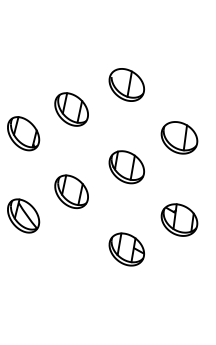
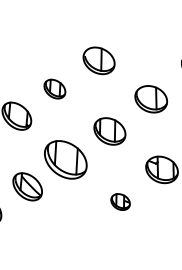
part: (71, 109) -> (54, 89), size x0.7
part: (71, 191) -> (65, 159), size x1.4
part: (126, 249) -> (120, 202), size x0.6

